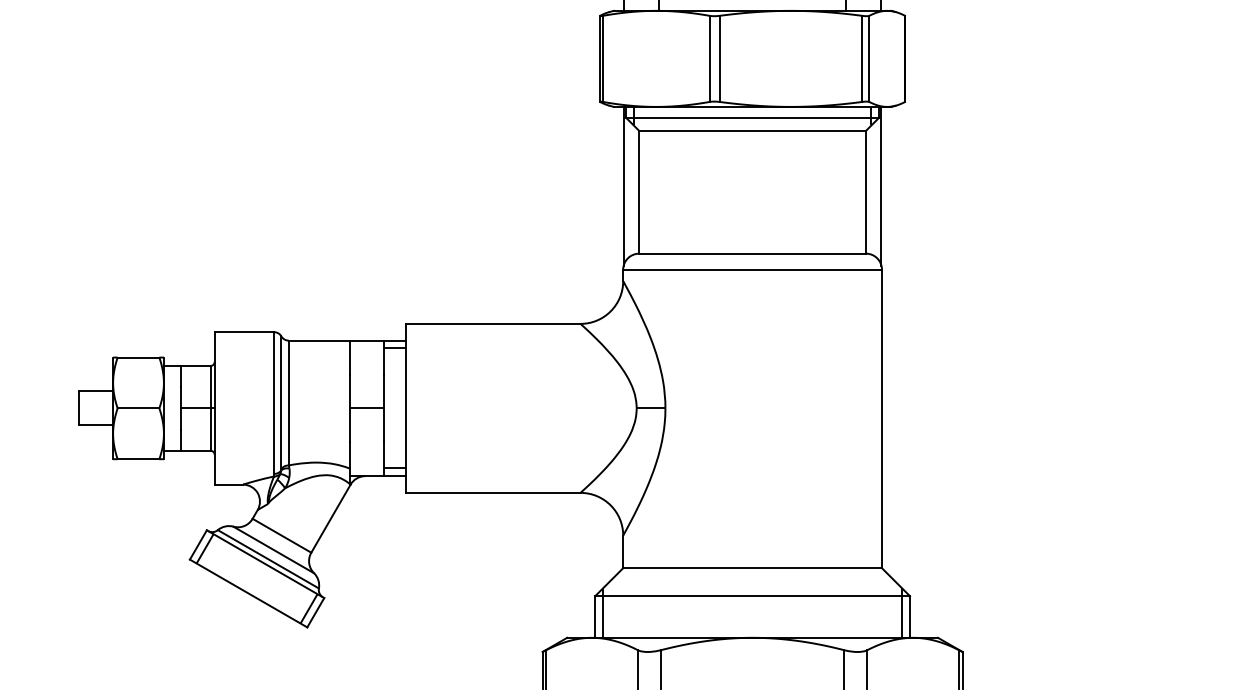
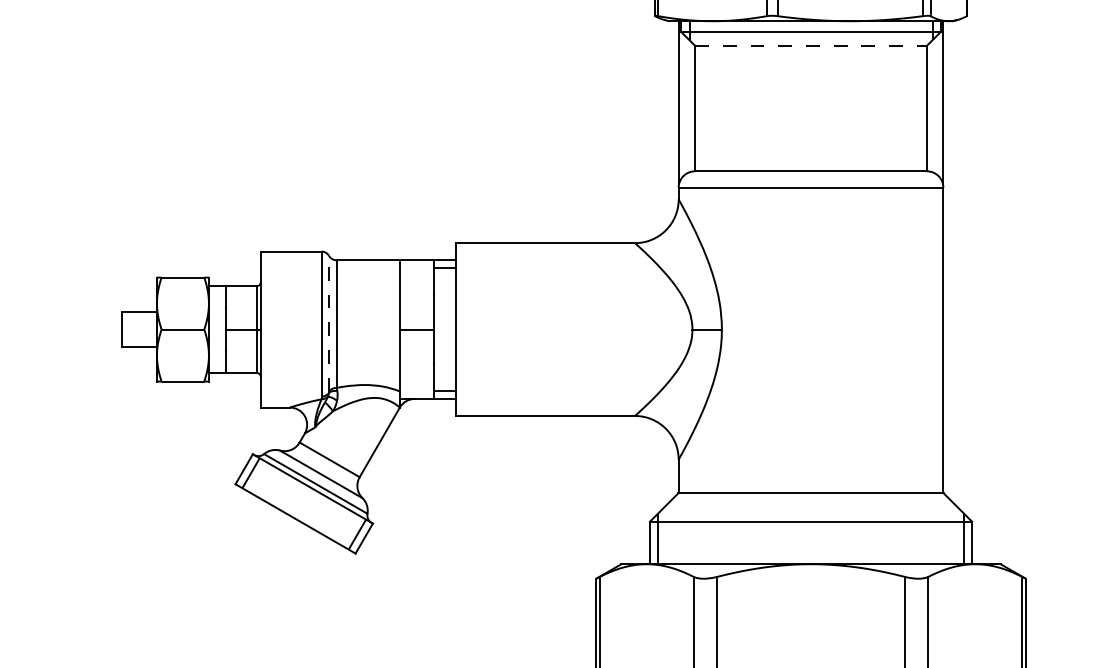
line: (753, 130) -> (811, 45), solid -> dashed
line: (281, 402) -> (329, 323), solid -> dashed

